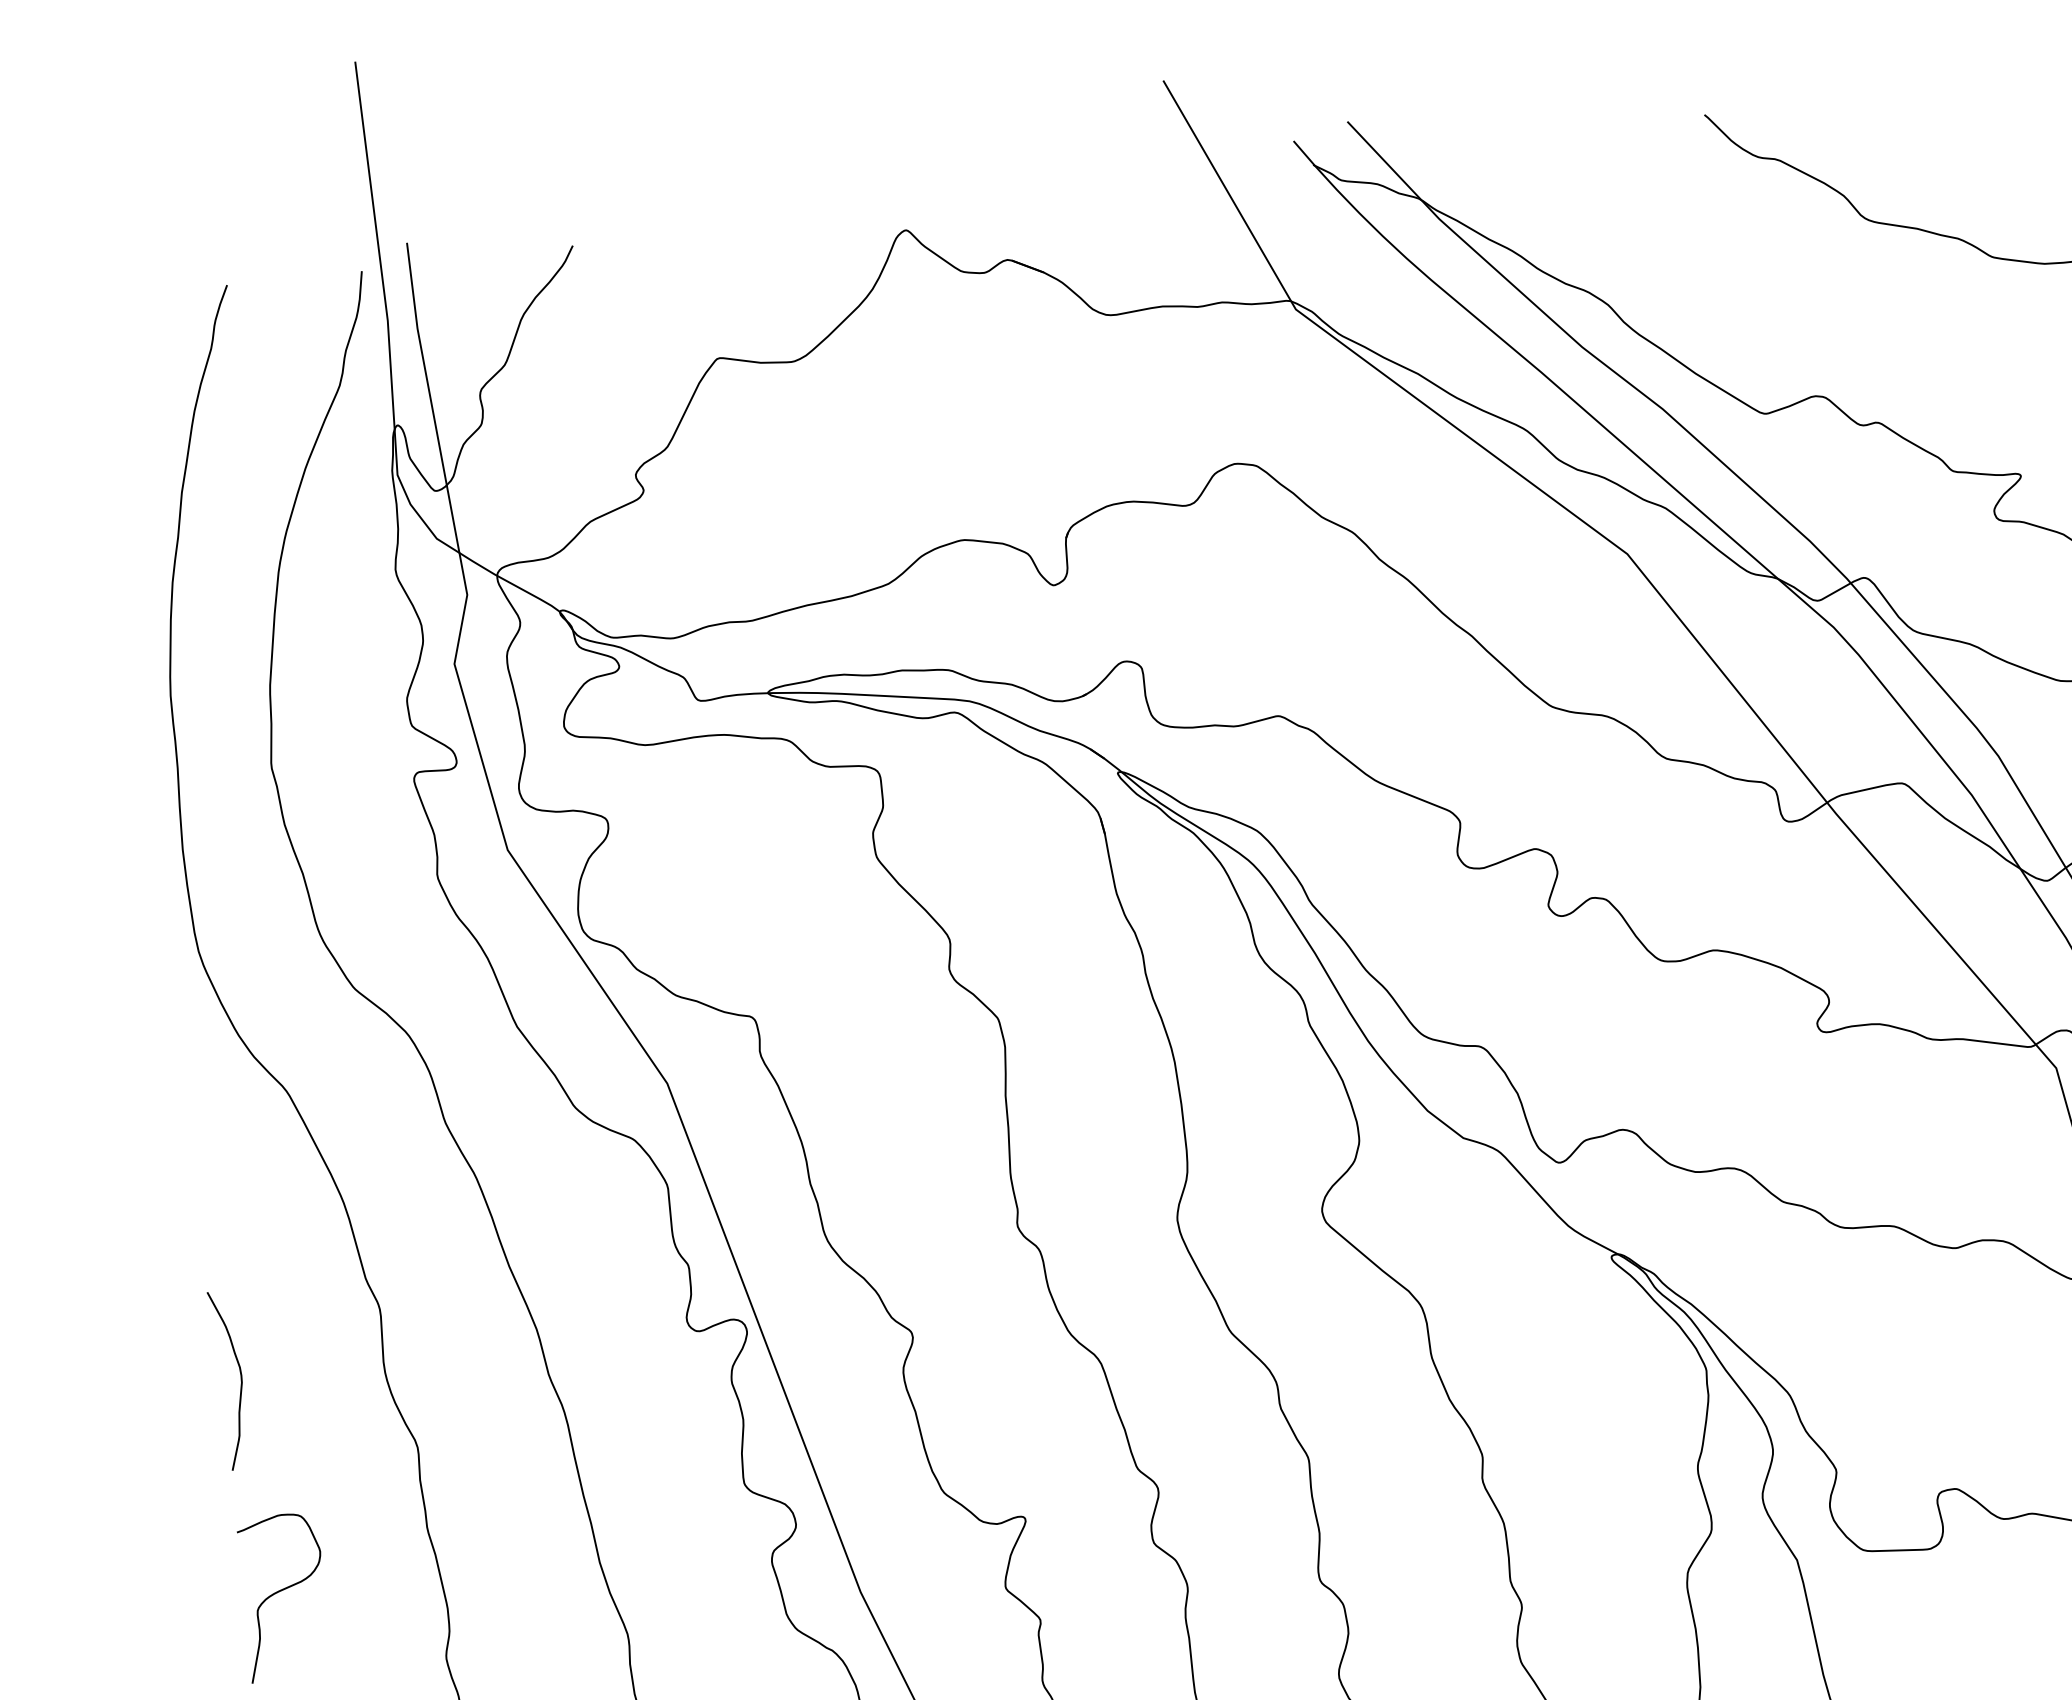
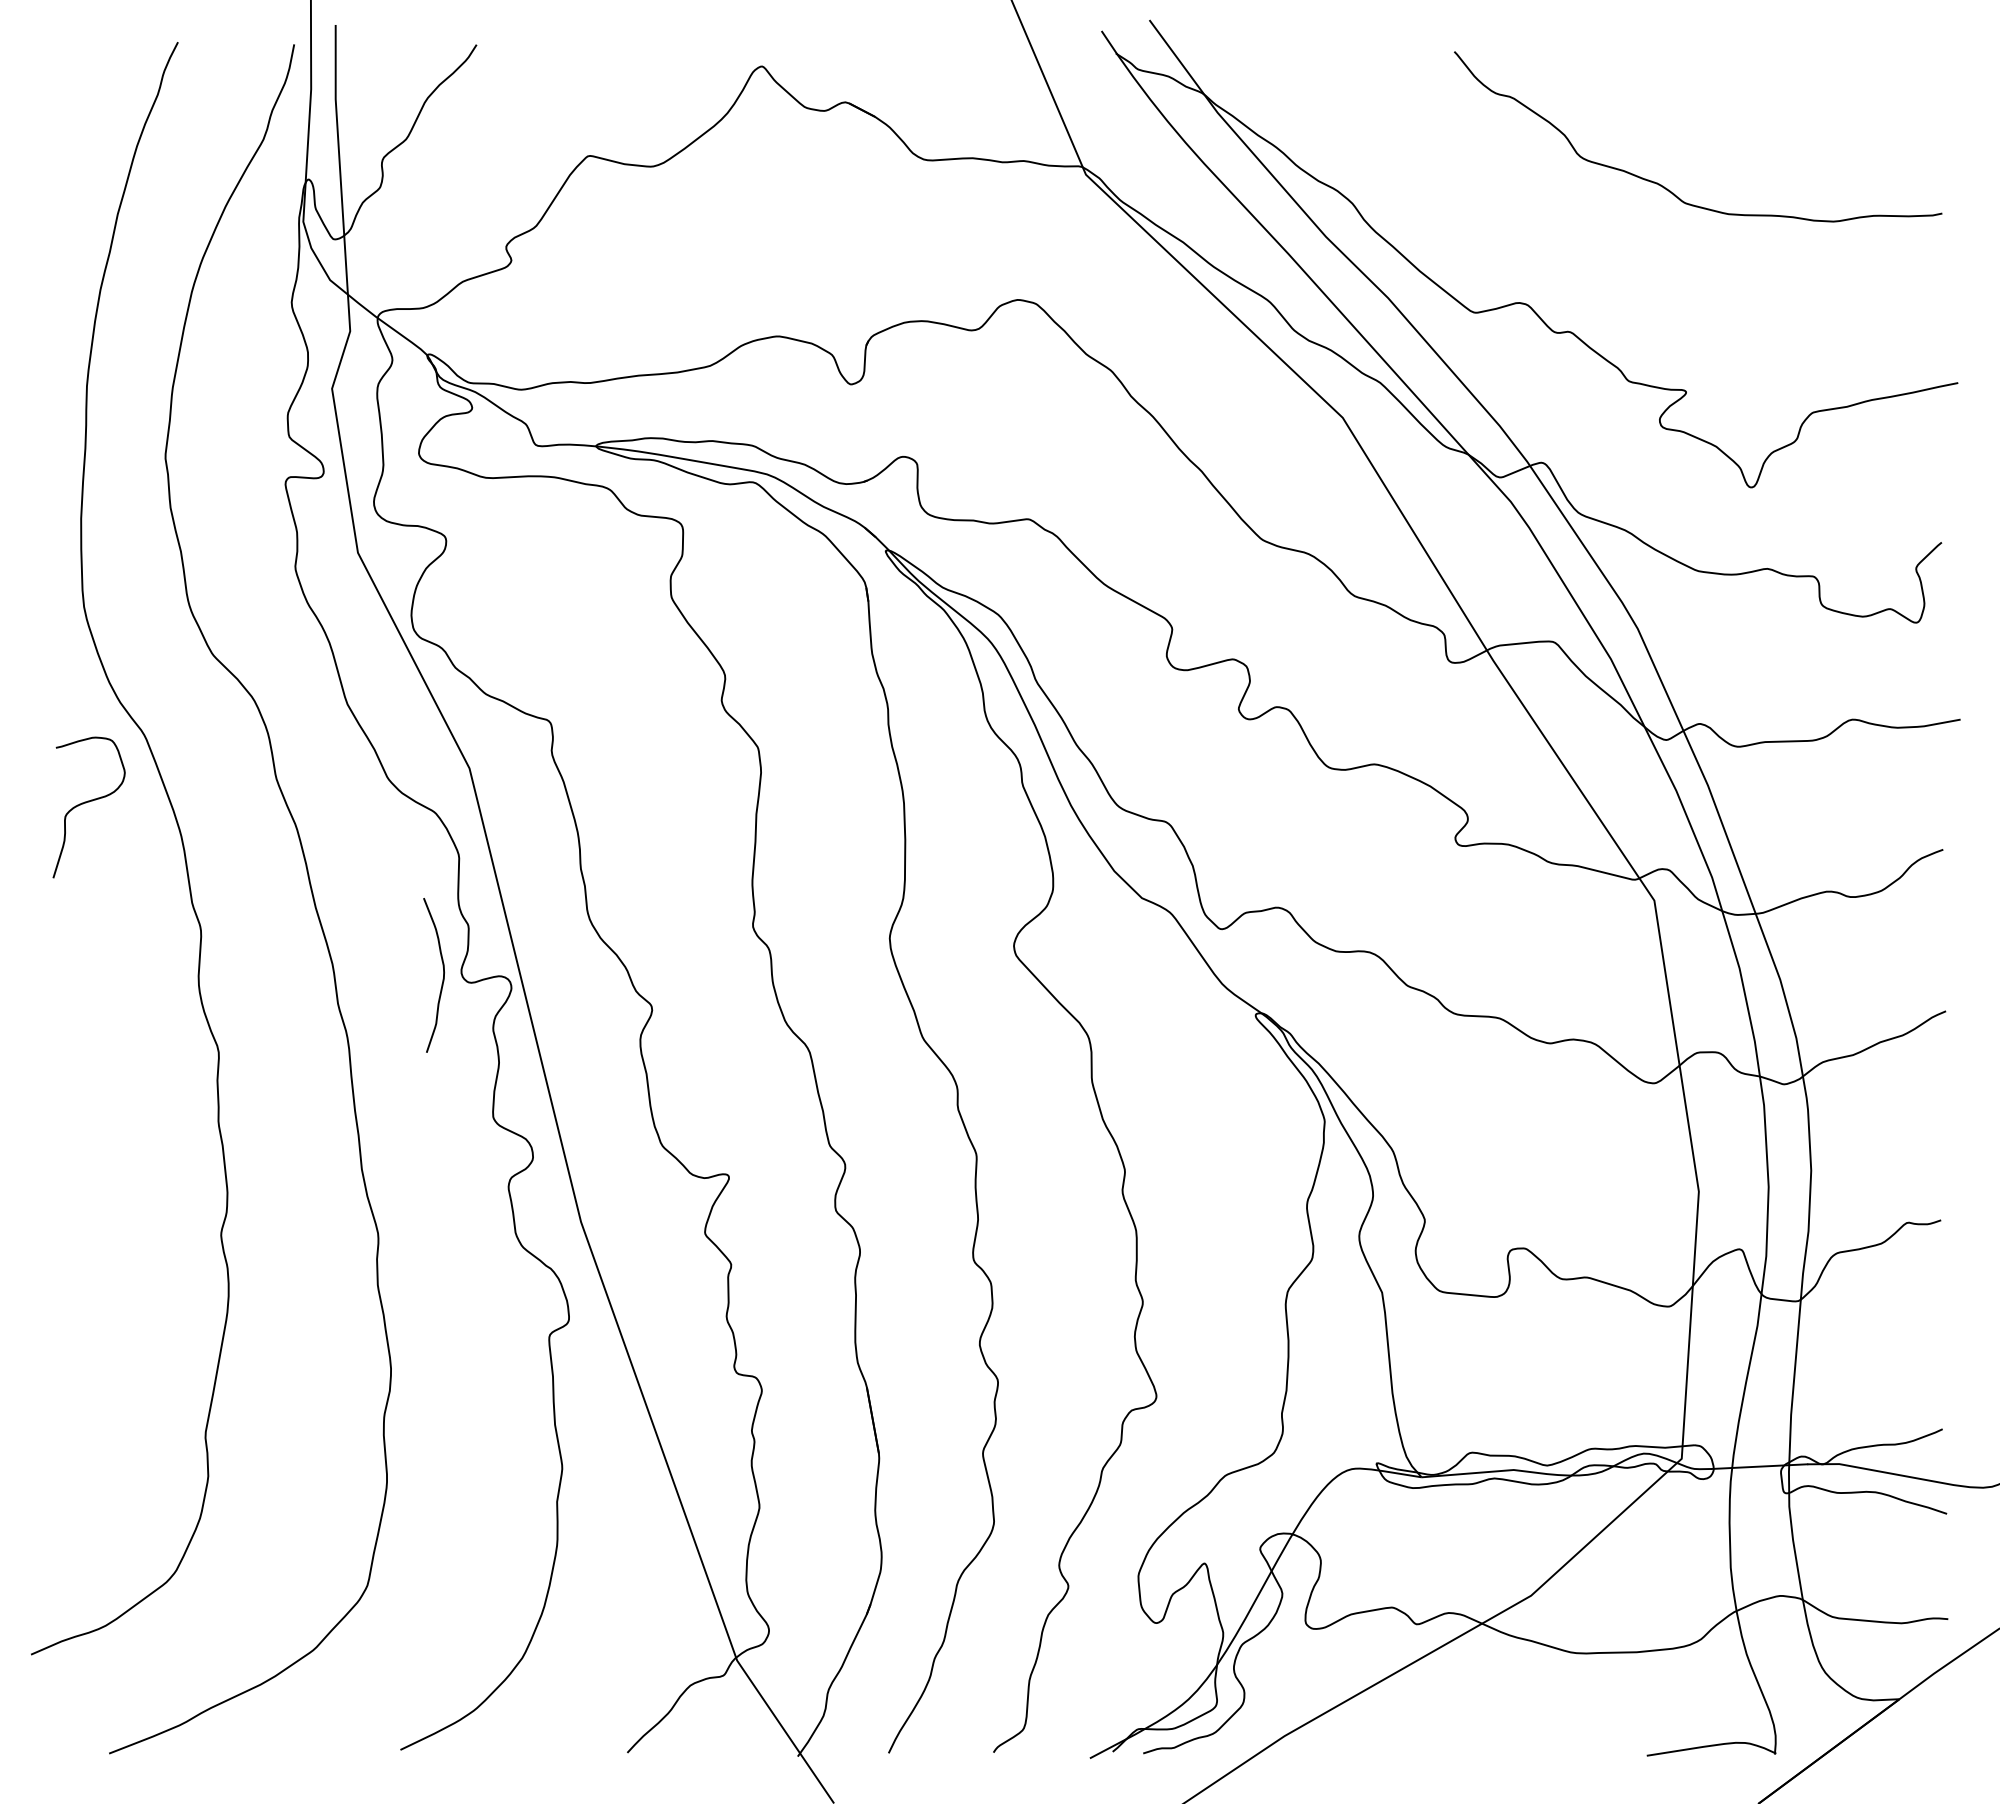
curve: (240, 1383) -> (442, 979), moved
curve: (280, 1592) -> (86, 803), moved

